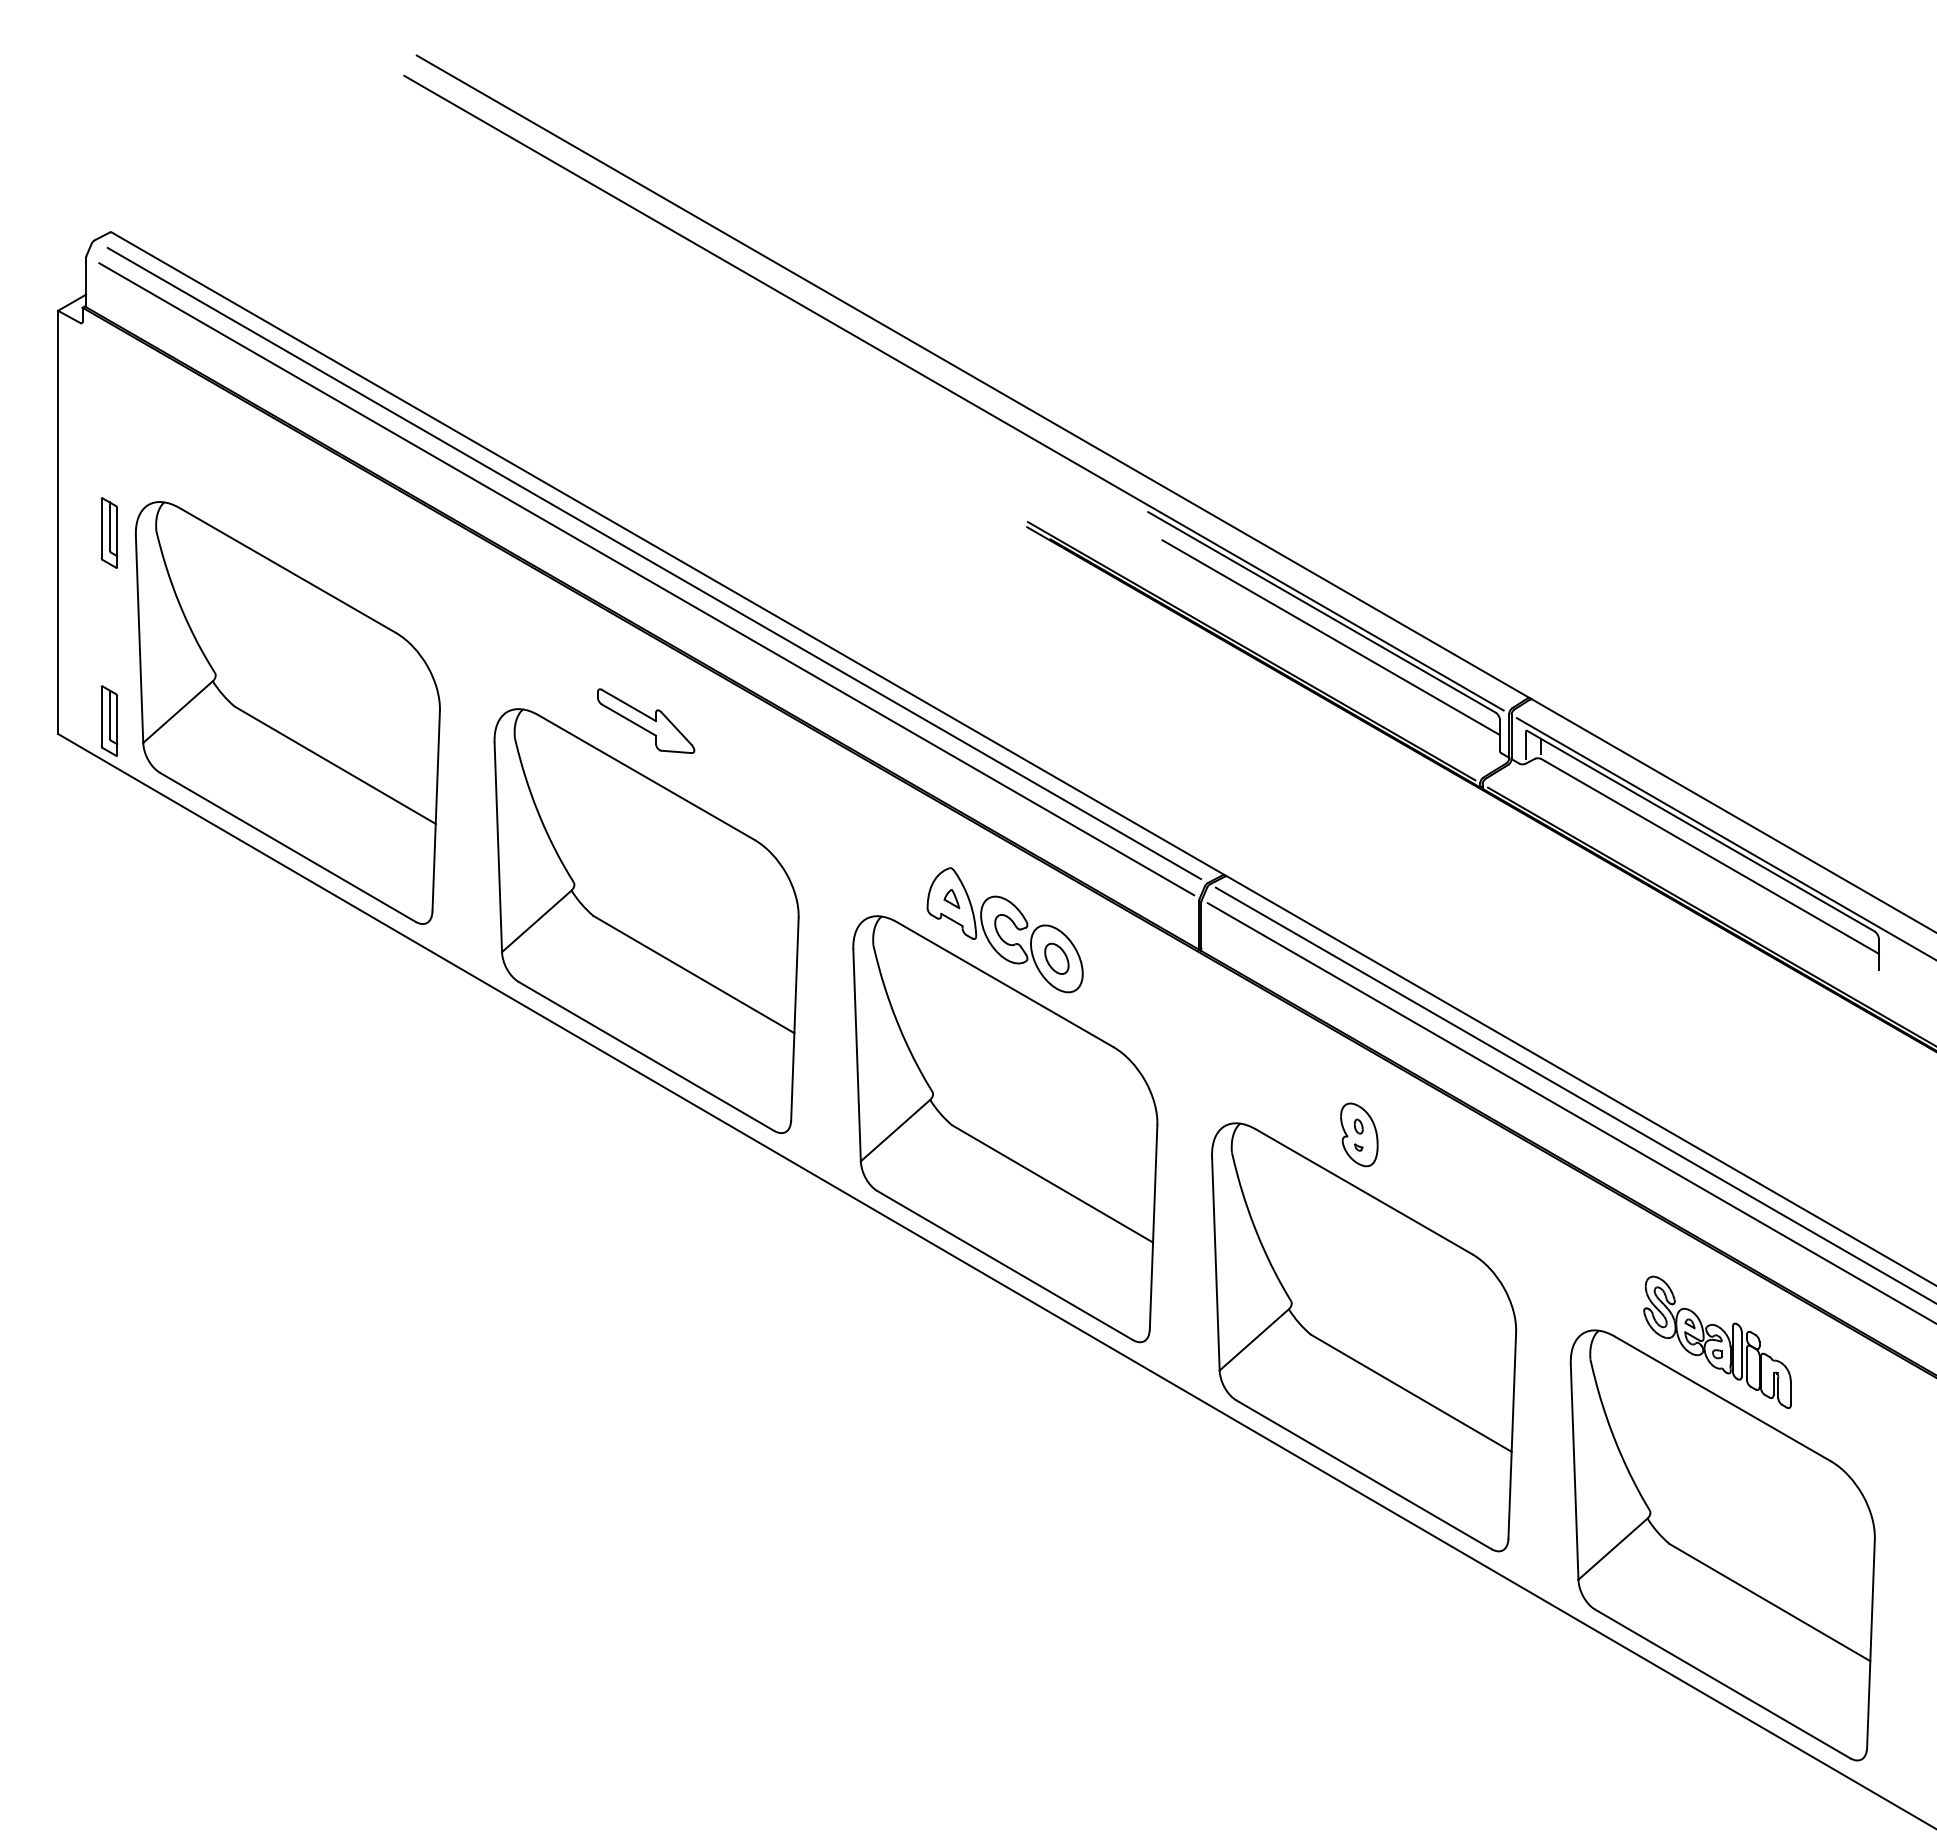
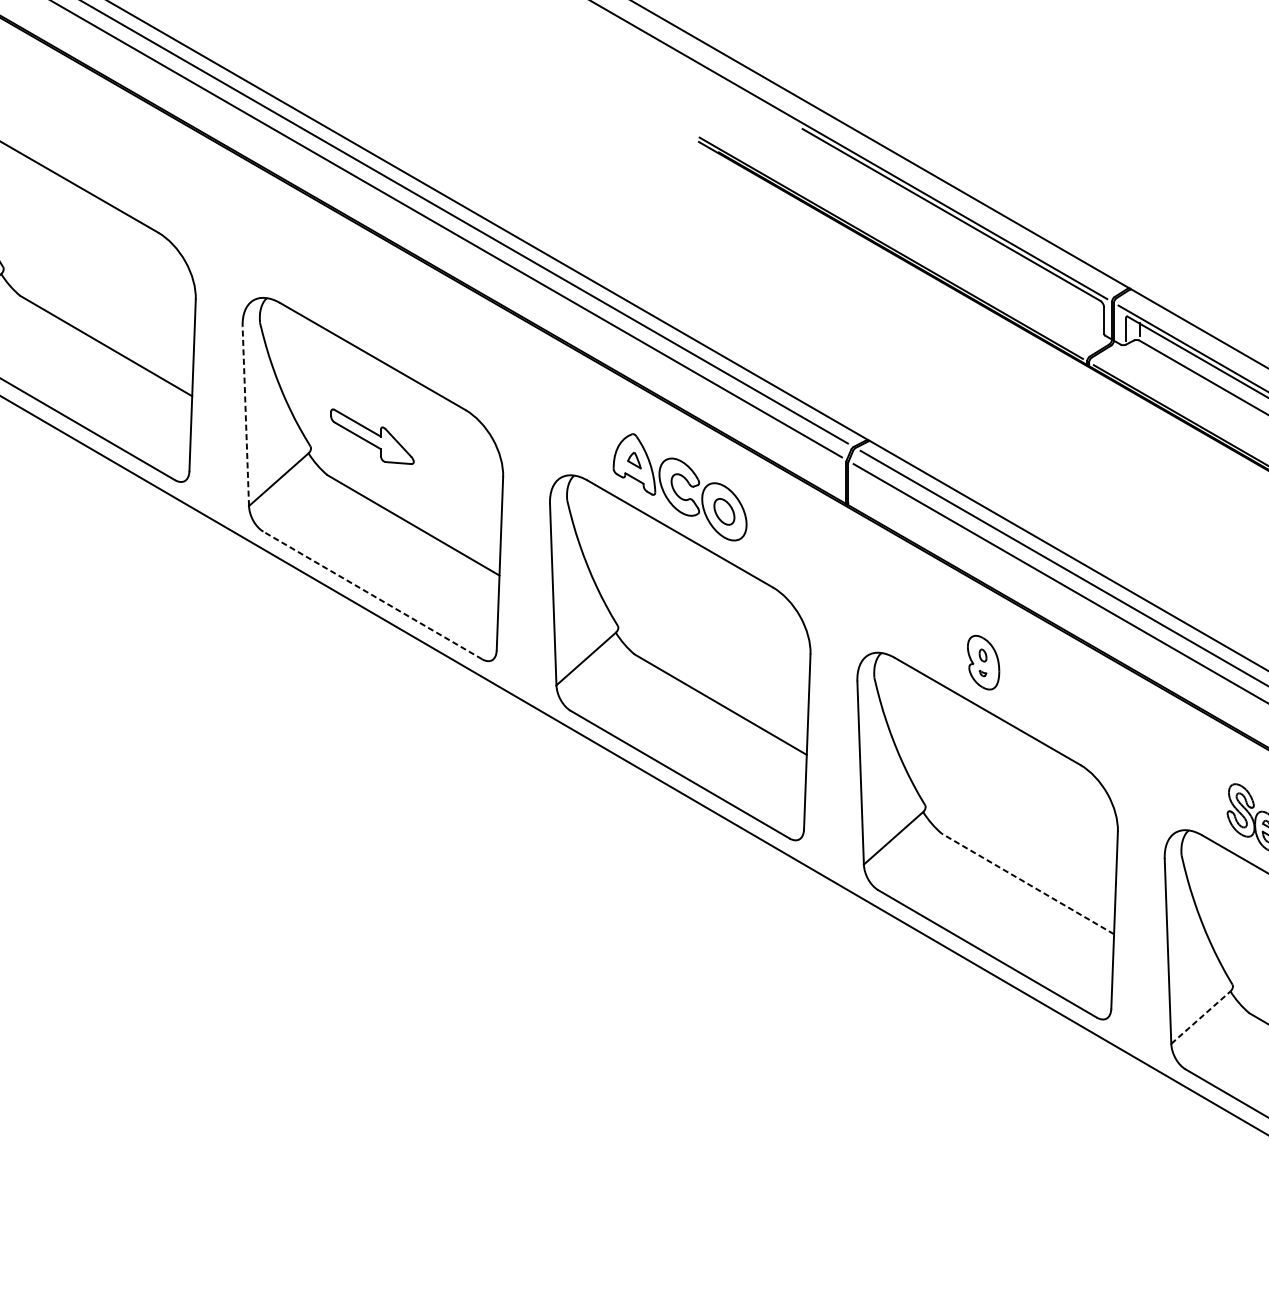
line: (1331, 637) -> (959, 236), removed
part: (646, 720) -> (372, 436), moved
line: (498, 847) -> (245, 416), solid -> dashed
line: (646, 1056) -> (372, 595), solid -> dashed
line: (1410, 1392) -> (1027, 883), solid -> dashed
line: (1613, 1548) -> (1201, 1017), solid -> dashed

